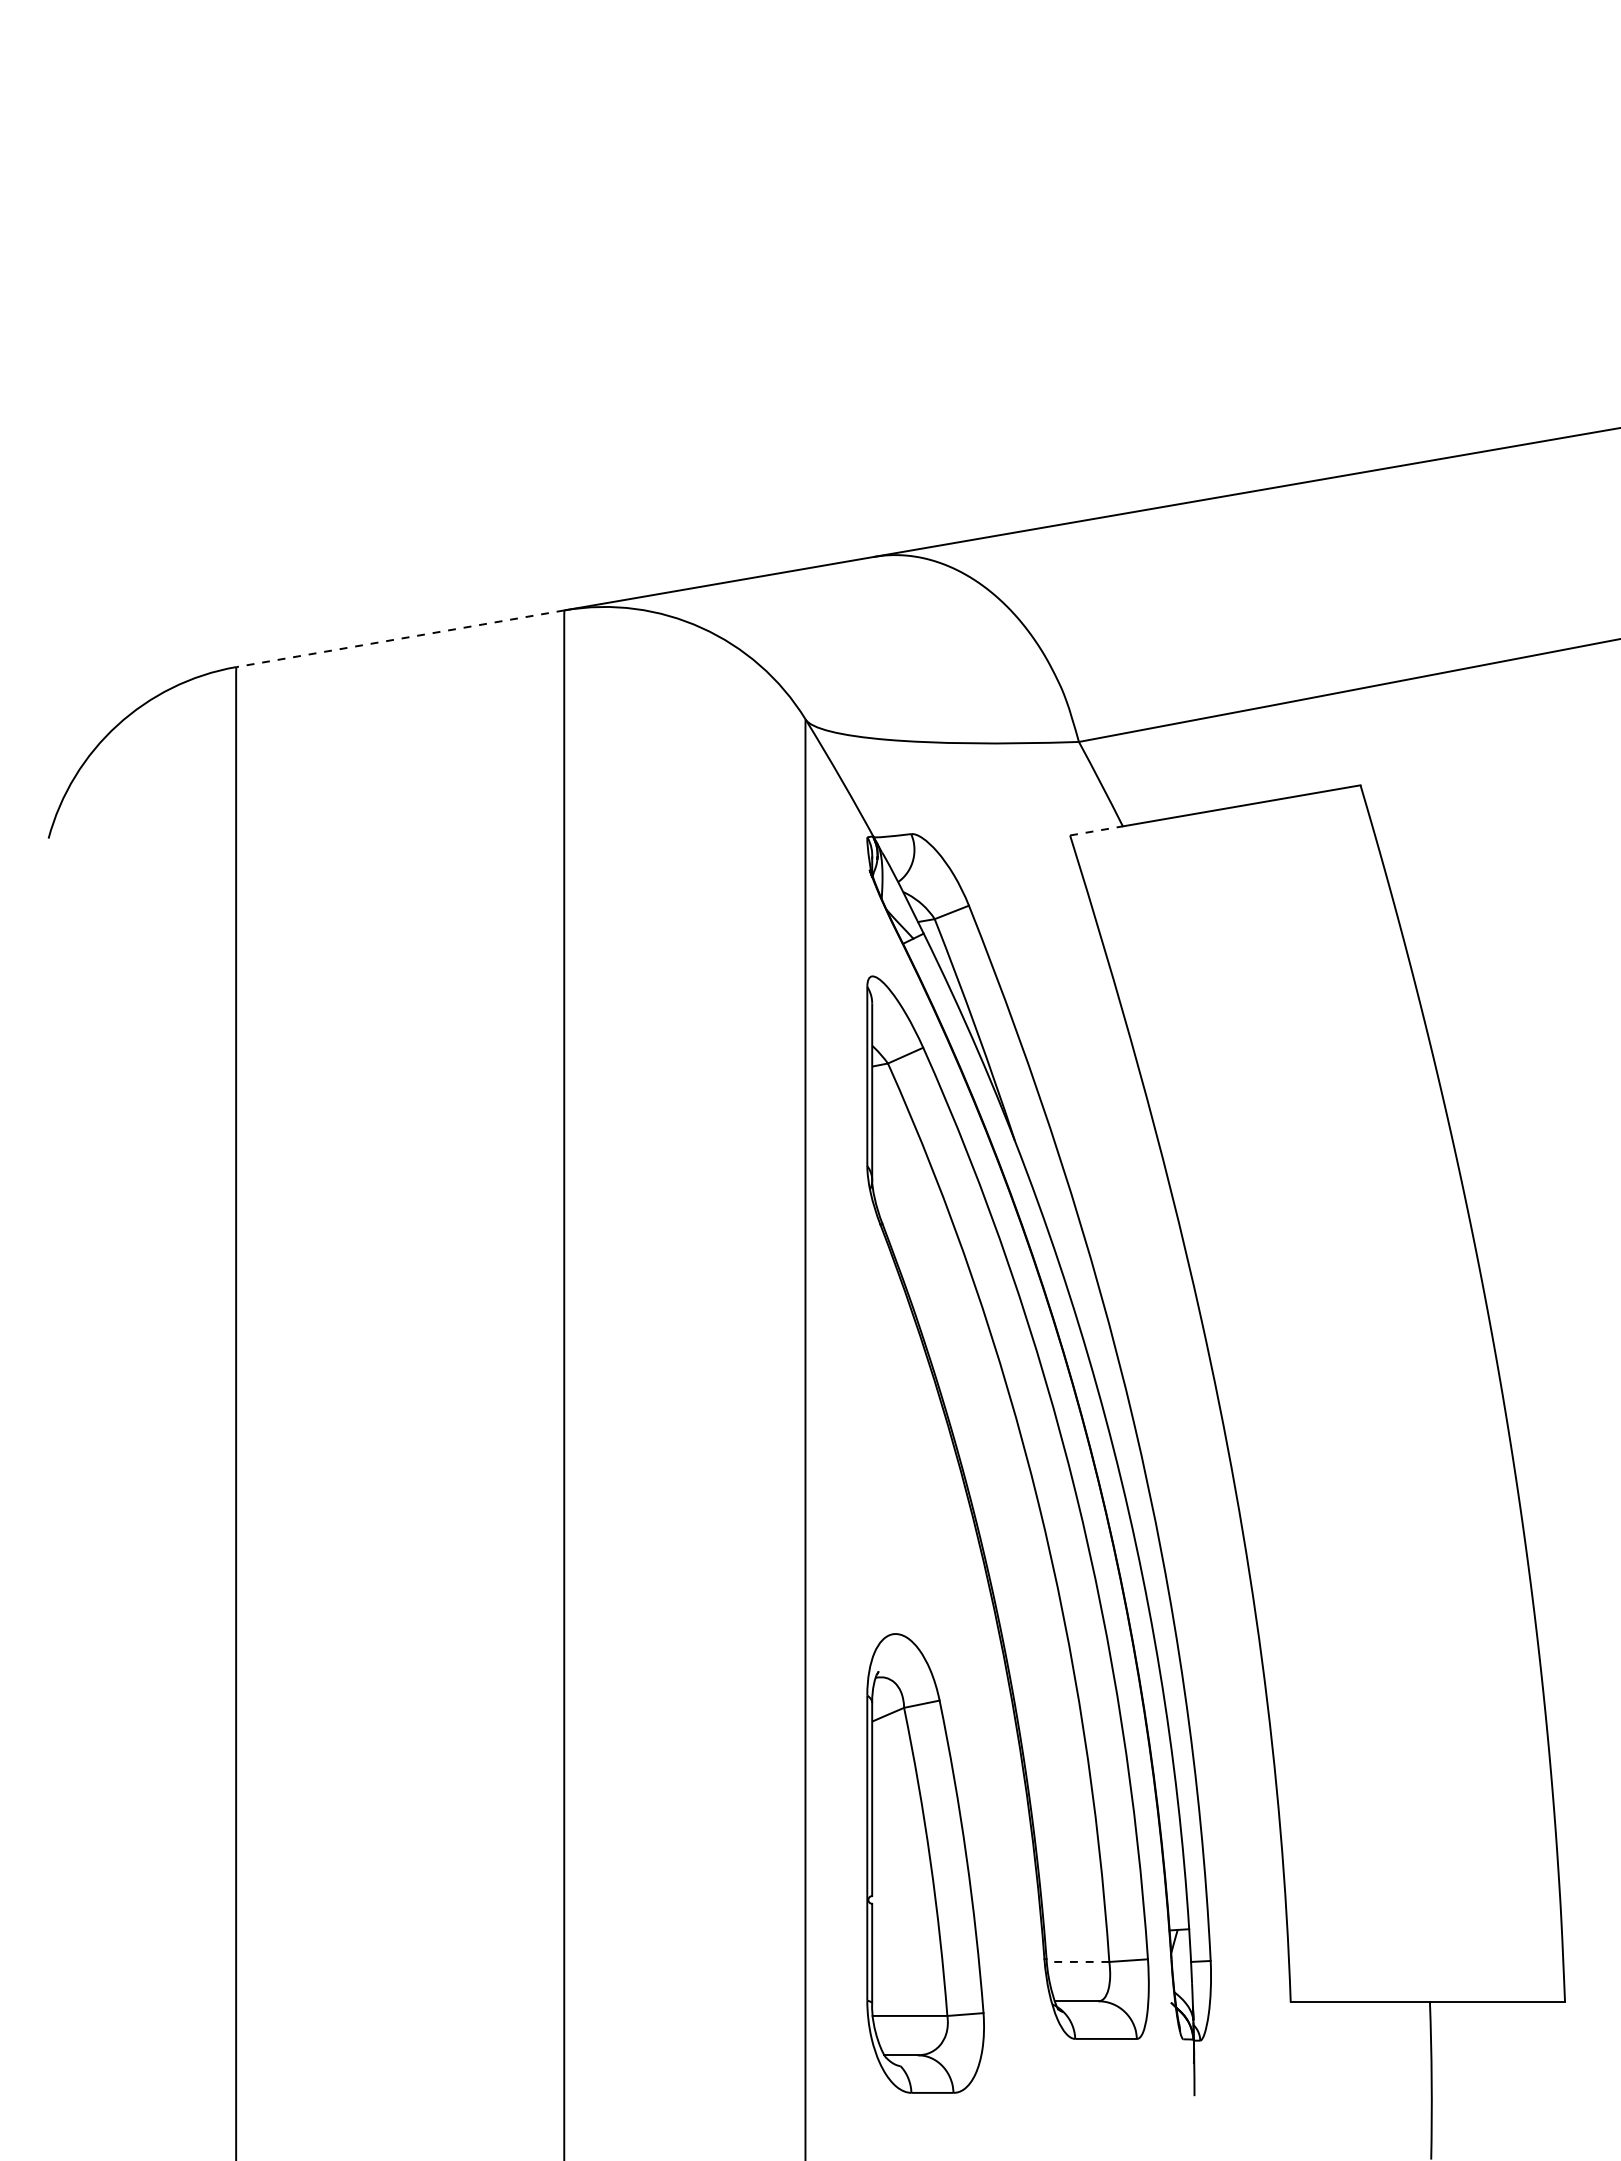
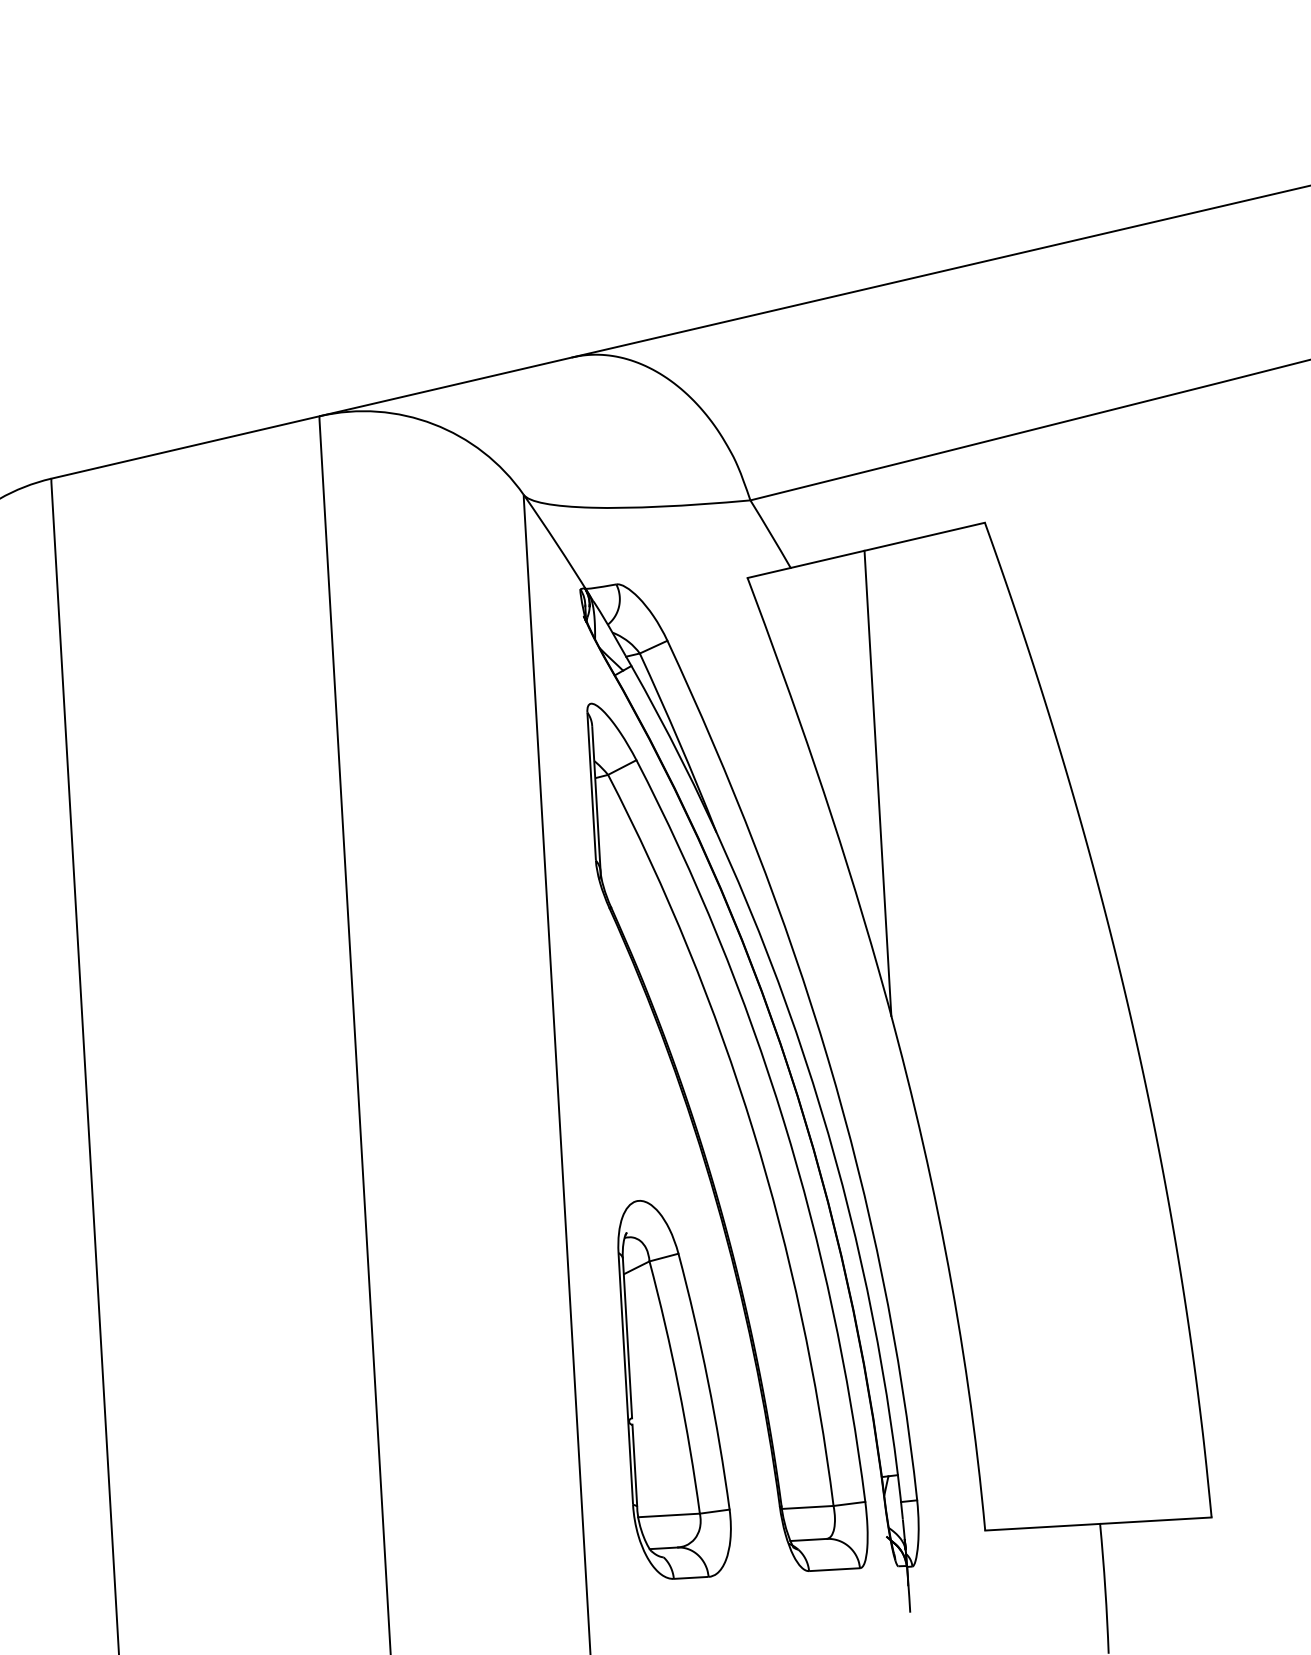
line: (399, 638) -> (184, 447), dashed -> solid
line: (1096, 830) -> (769, 572), dashed -> solid
line: (1213, 1092) -> (878, 783), added
part: (925, 1863) -> (674, 1388), moved
line: (1077, 1961) -> (807, 1507), dashed -> solid

